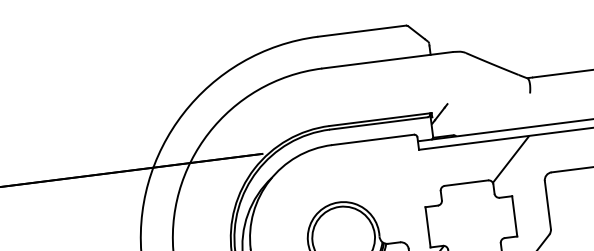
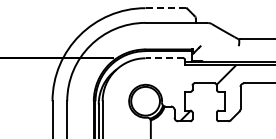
line: (361, 31) -> (165, 8), solid -> dashed
line: (372, 140) -> (164, 58), solid -> dashed

